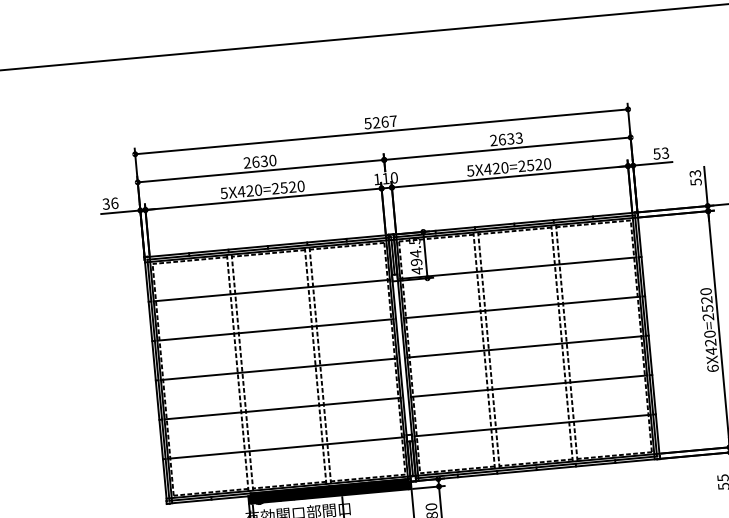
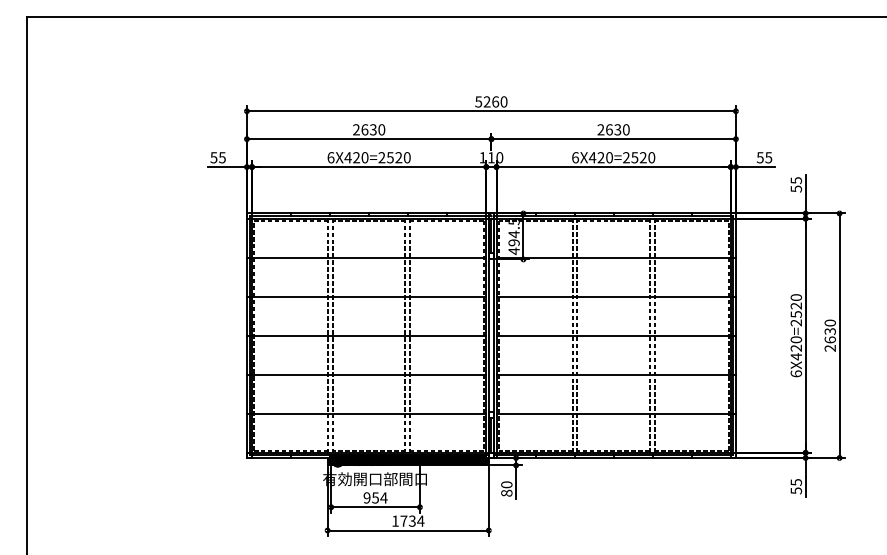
text: (392, 120) -> (503, 101), 5267 -> 5260
text: (518, 137) -> (625, 129), 2633 -> 2630
text: (665, 153) -> (768, 157), 53 -> 55
text: (470, 170) -> (575, 157), 5X420=2520 -> 6X420=2520
text: (694, 173) -> (795, 180), 53 -> 55
text: (223, 193) -> (330, 157), 5X420=2520 -> 6X420=2520
text: (109, 203) -> (217, 157), 36 -> 55

